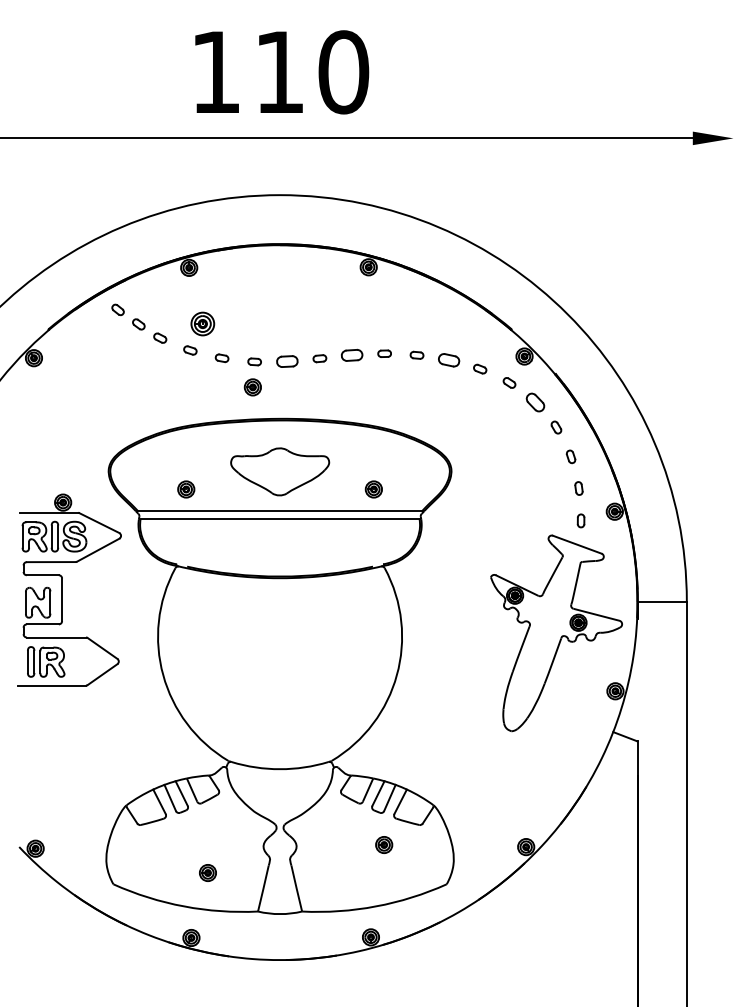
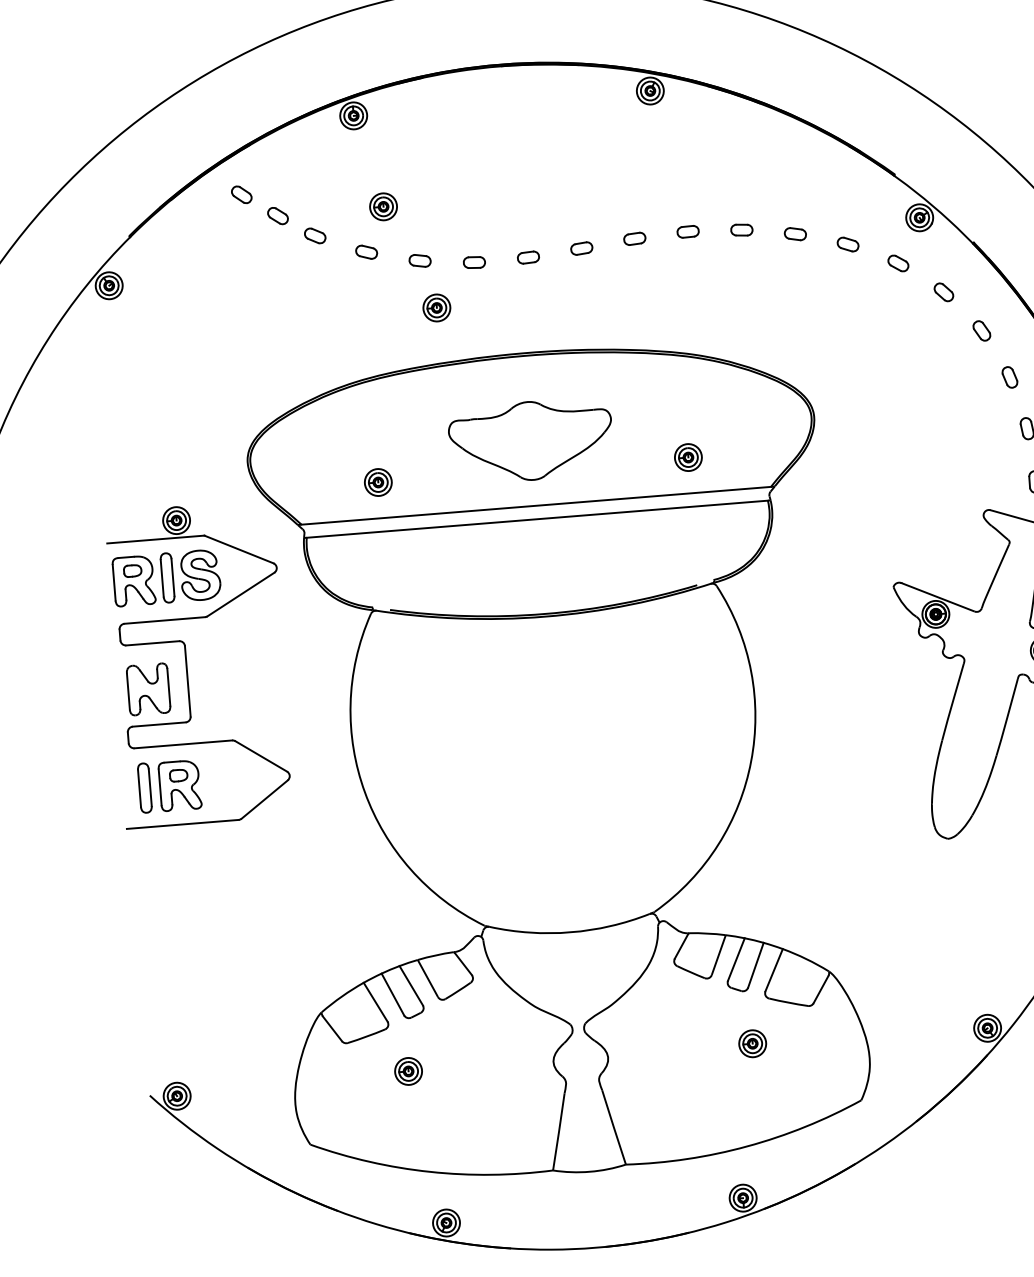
part: (202, 323) -> (383, 206), size x0.71
part: (352, 355) -> (635, 238), size x0.62
part: (448, 360) -> (794, 234), size x0.62
part: (287, 361) -> (528, 257), size x0.62
part: (252, 387) -> (436, 308), moved
part: (535, 402) -> (943, 292), size x0.62
part: (207, 872) -> (407, 1070), moved

